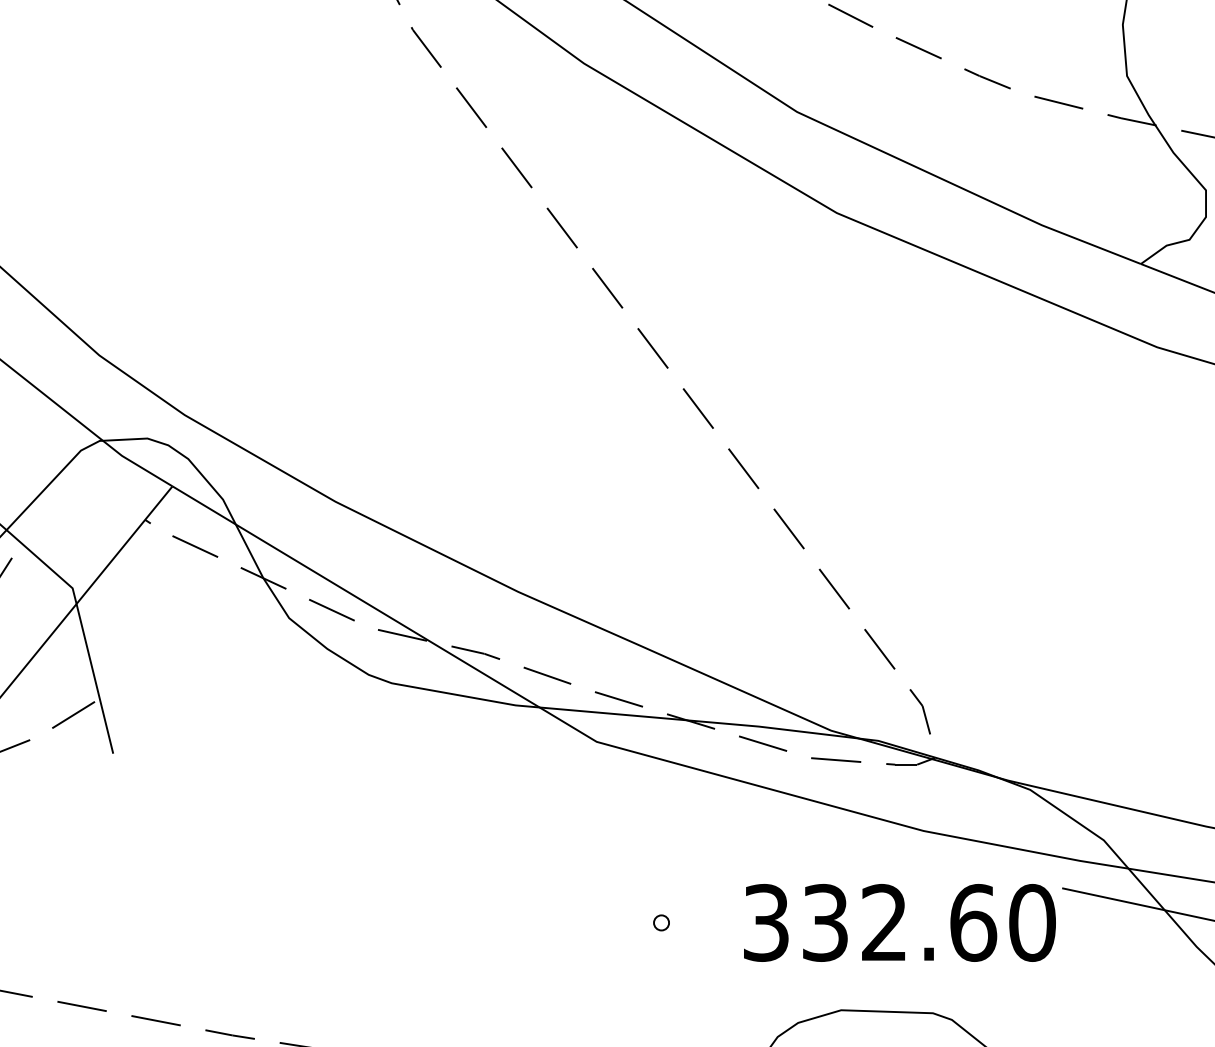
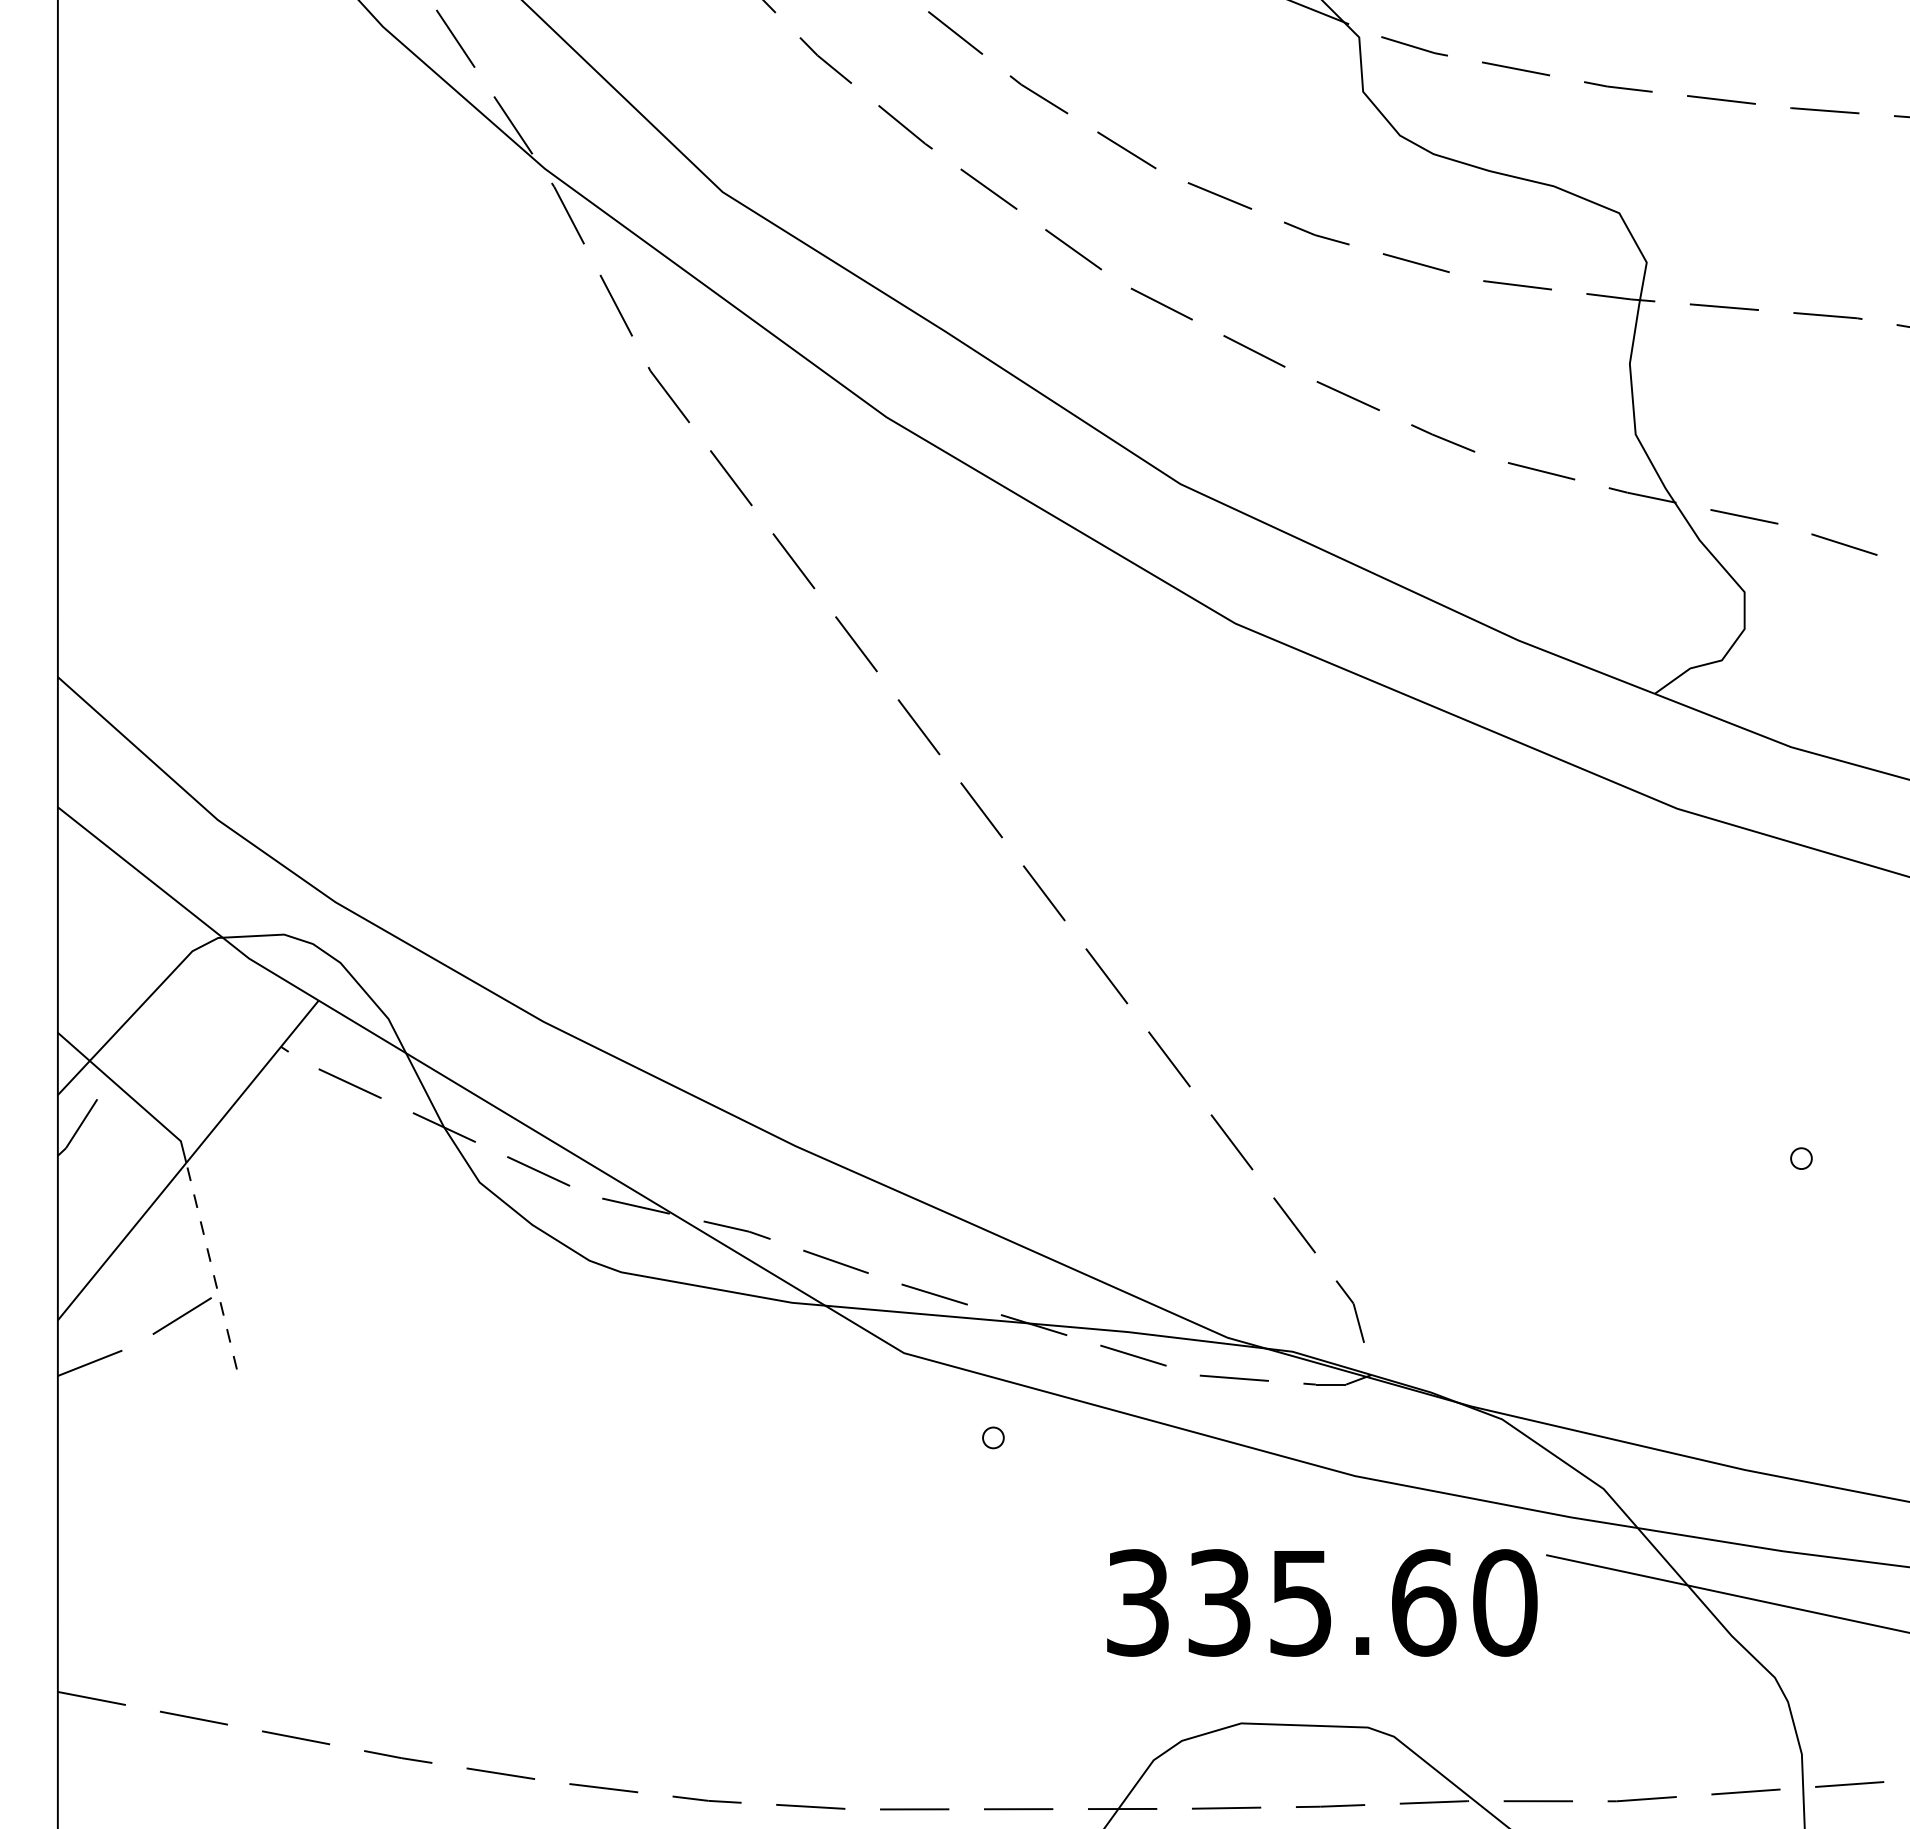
line: (94, 678) -> (211, 1265), solid -> dashed
part: (661, 922) -> (993, 1437), moved
text: (884, 922) -> (1300, 1602), 332.60 -> 335.60

